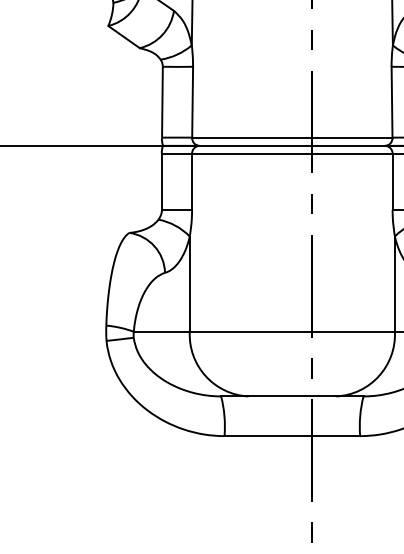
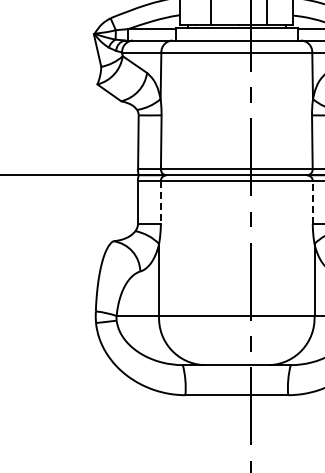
line: (392, 181) -> (312, 202), solid -> dashed
line: (191, 183) -> (160, 203), solid -> dashed

